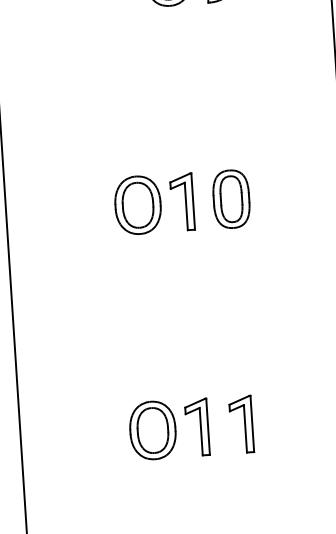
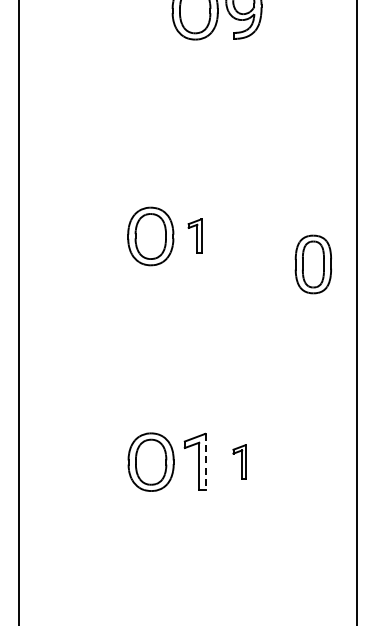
part: (230, 199) -> (312, 264), moved
part: (181, 202) -> (194, 236), size x0.6
part: (241, 424) -> (239, 461), size x0.6
line: (208, 427) -> (206, 462), solid -> dashed

